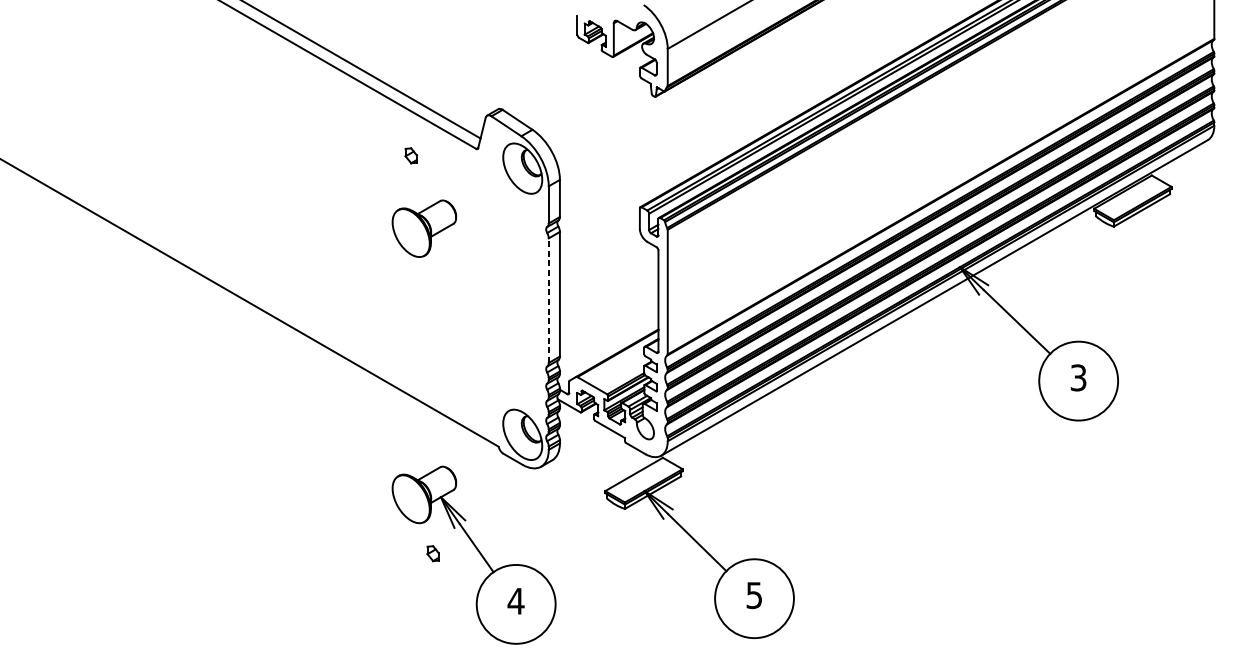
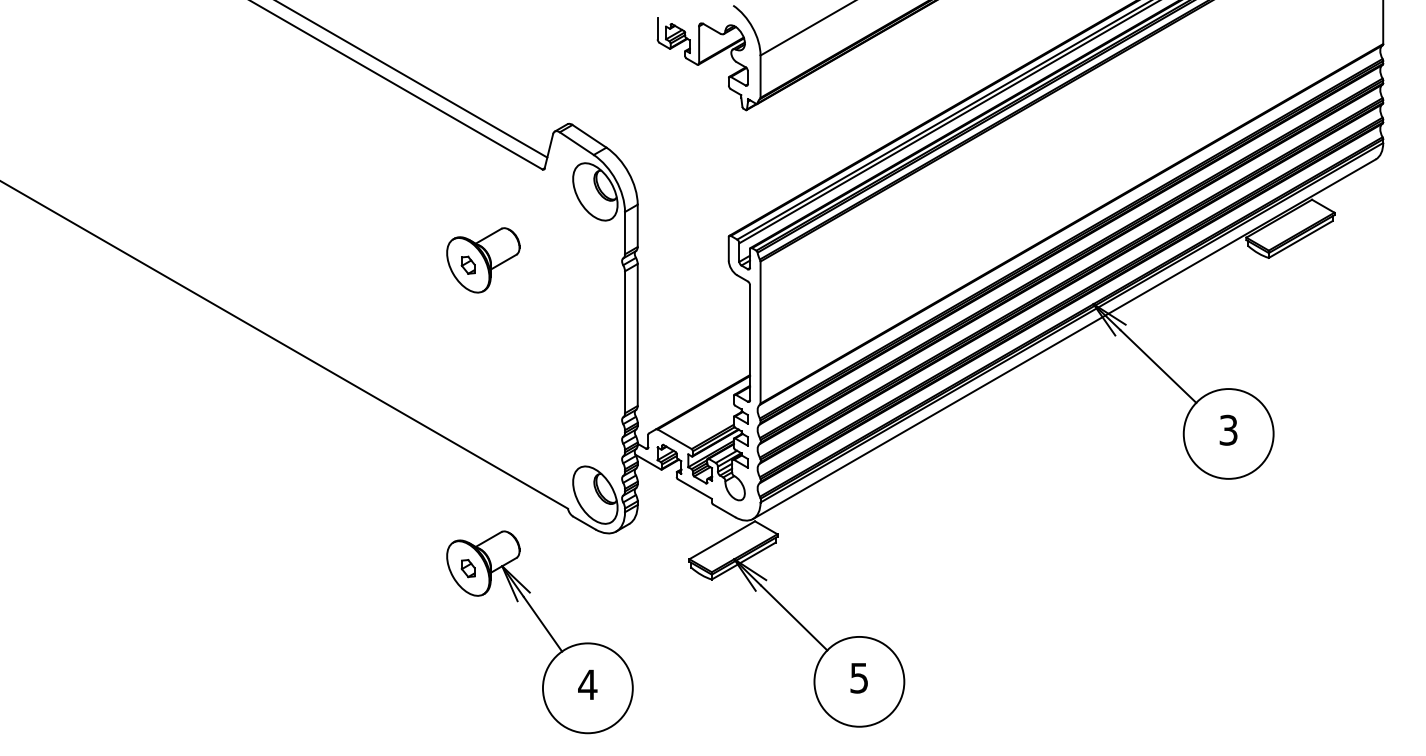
part: (410, 155) -> (467, 264), moved
line: (549, 300) -> (625, 342), dashed -> solid
part: (432, 553) -> (467, 568), moved

